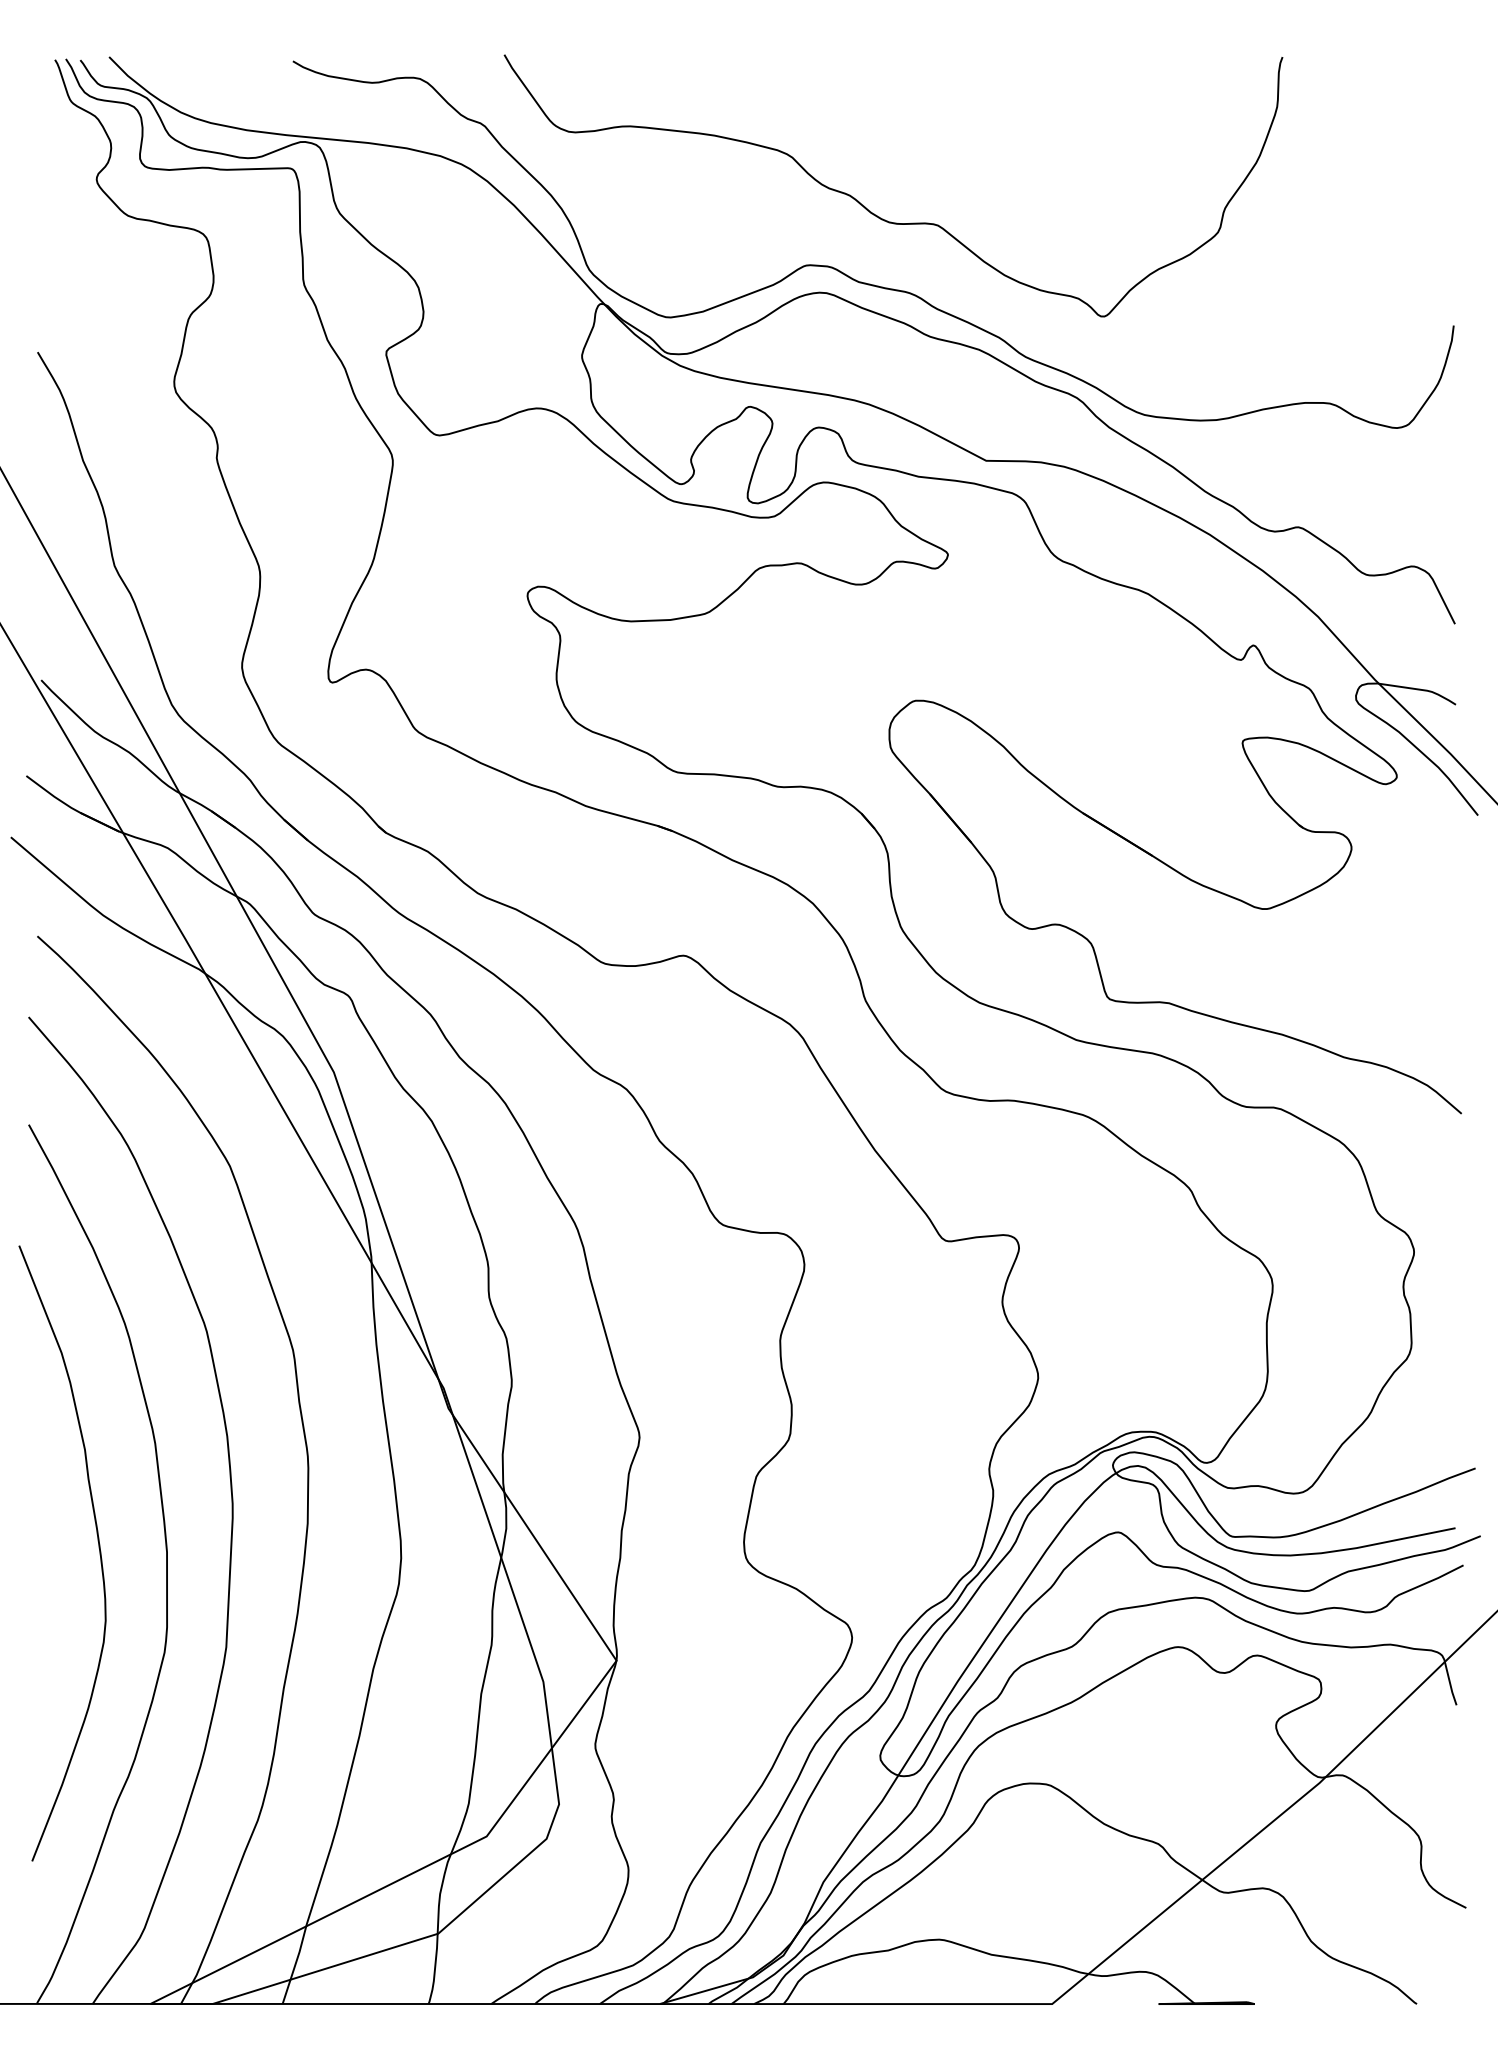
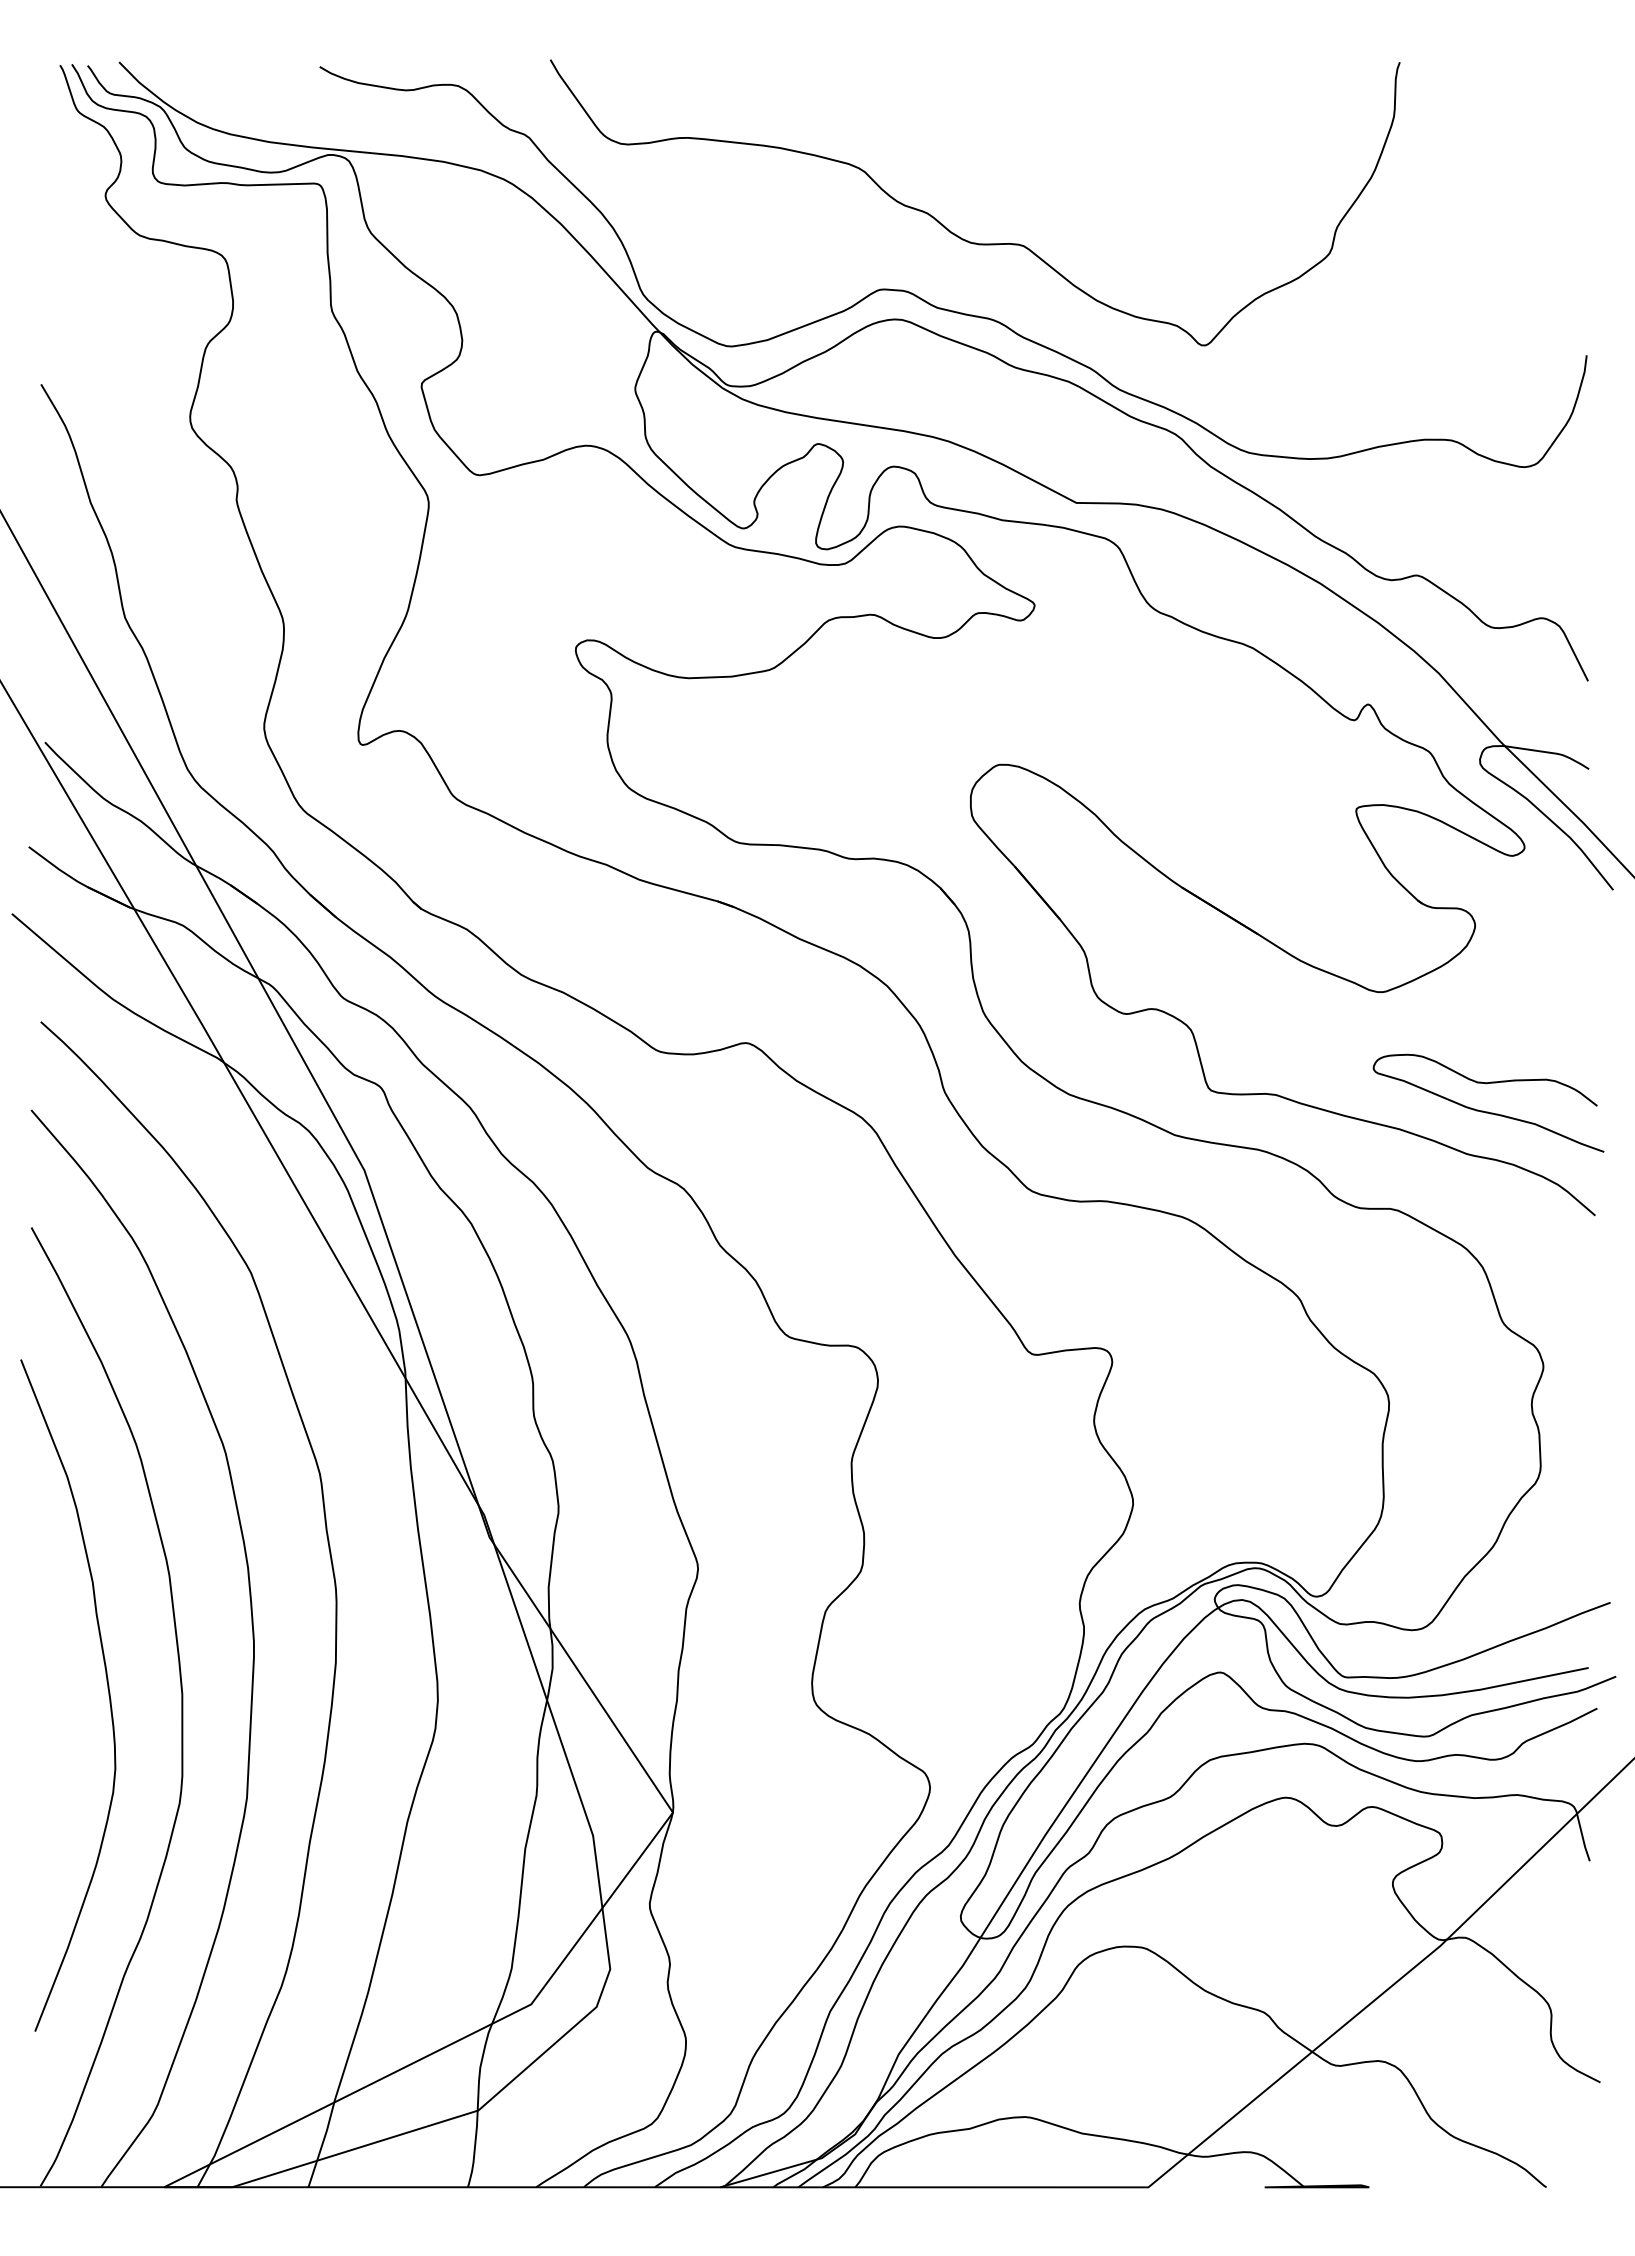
curve: (1363, 1018) -> (1488, 1111), added

